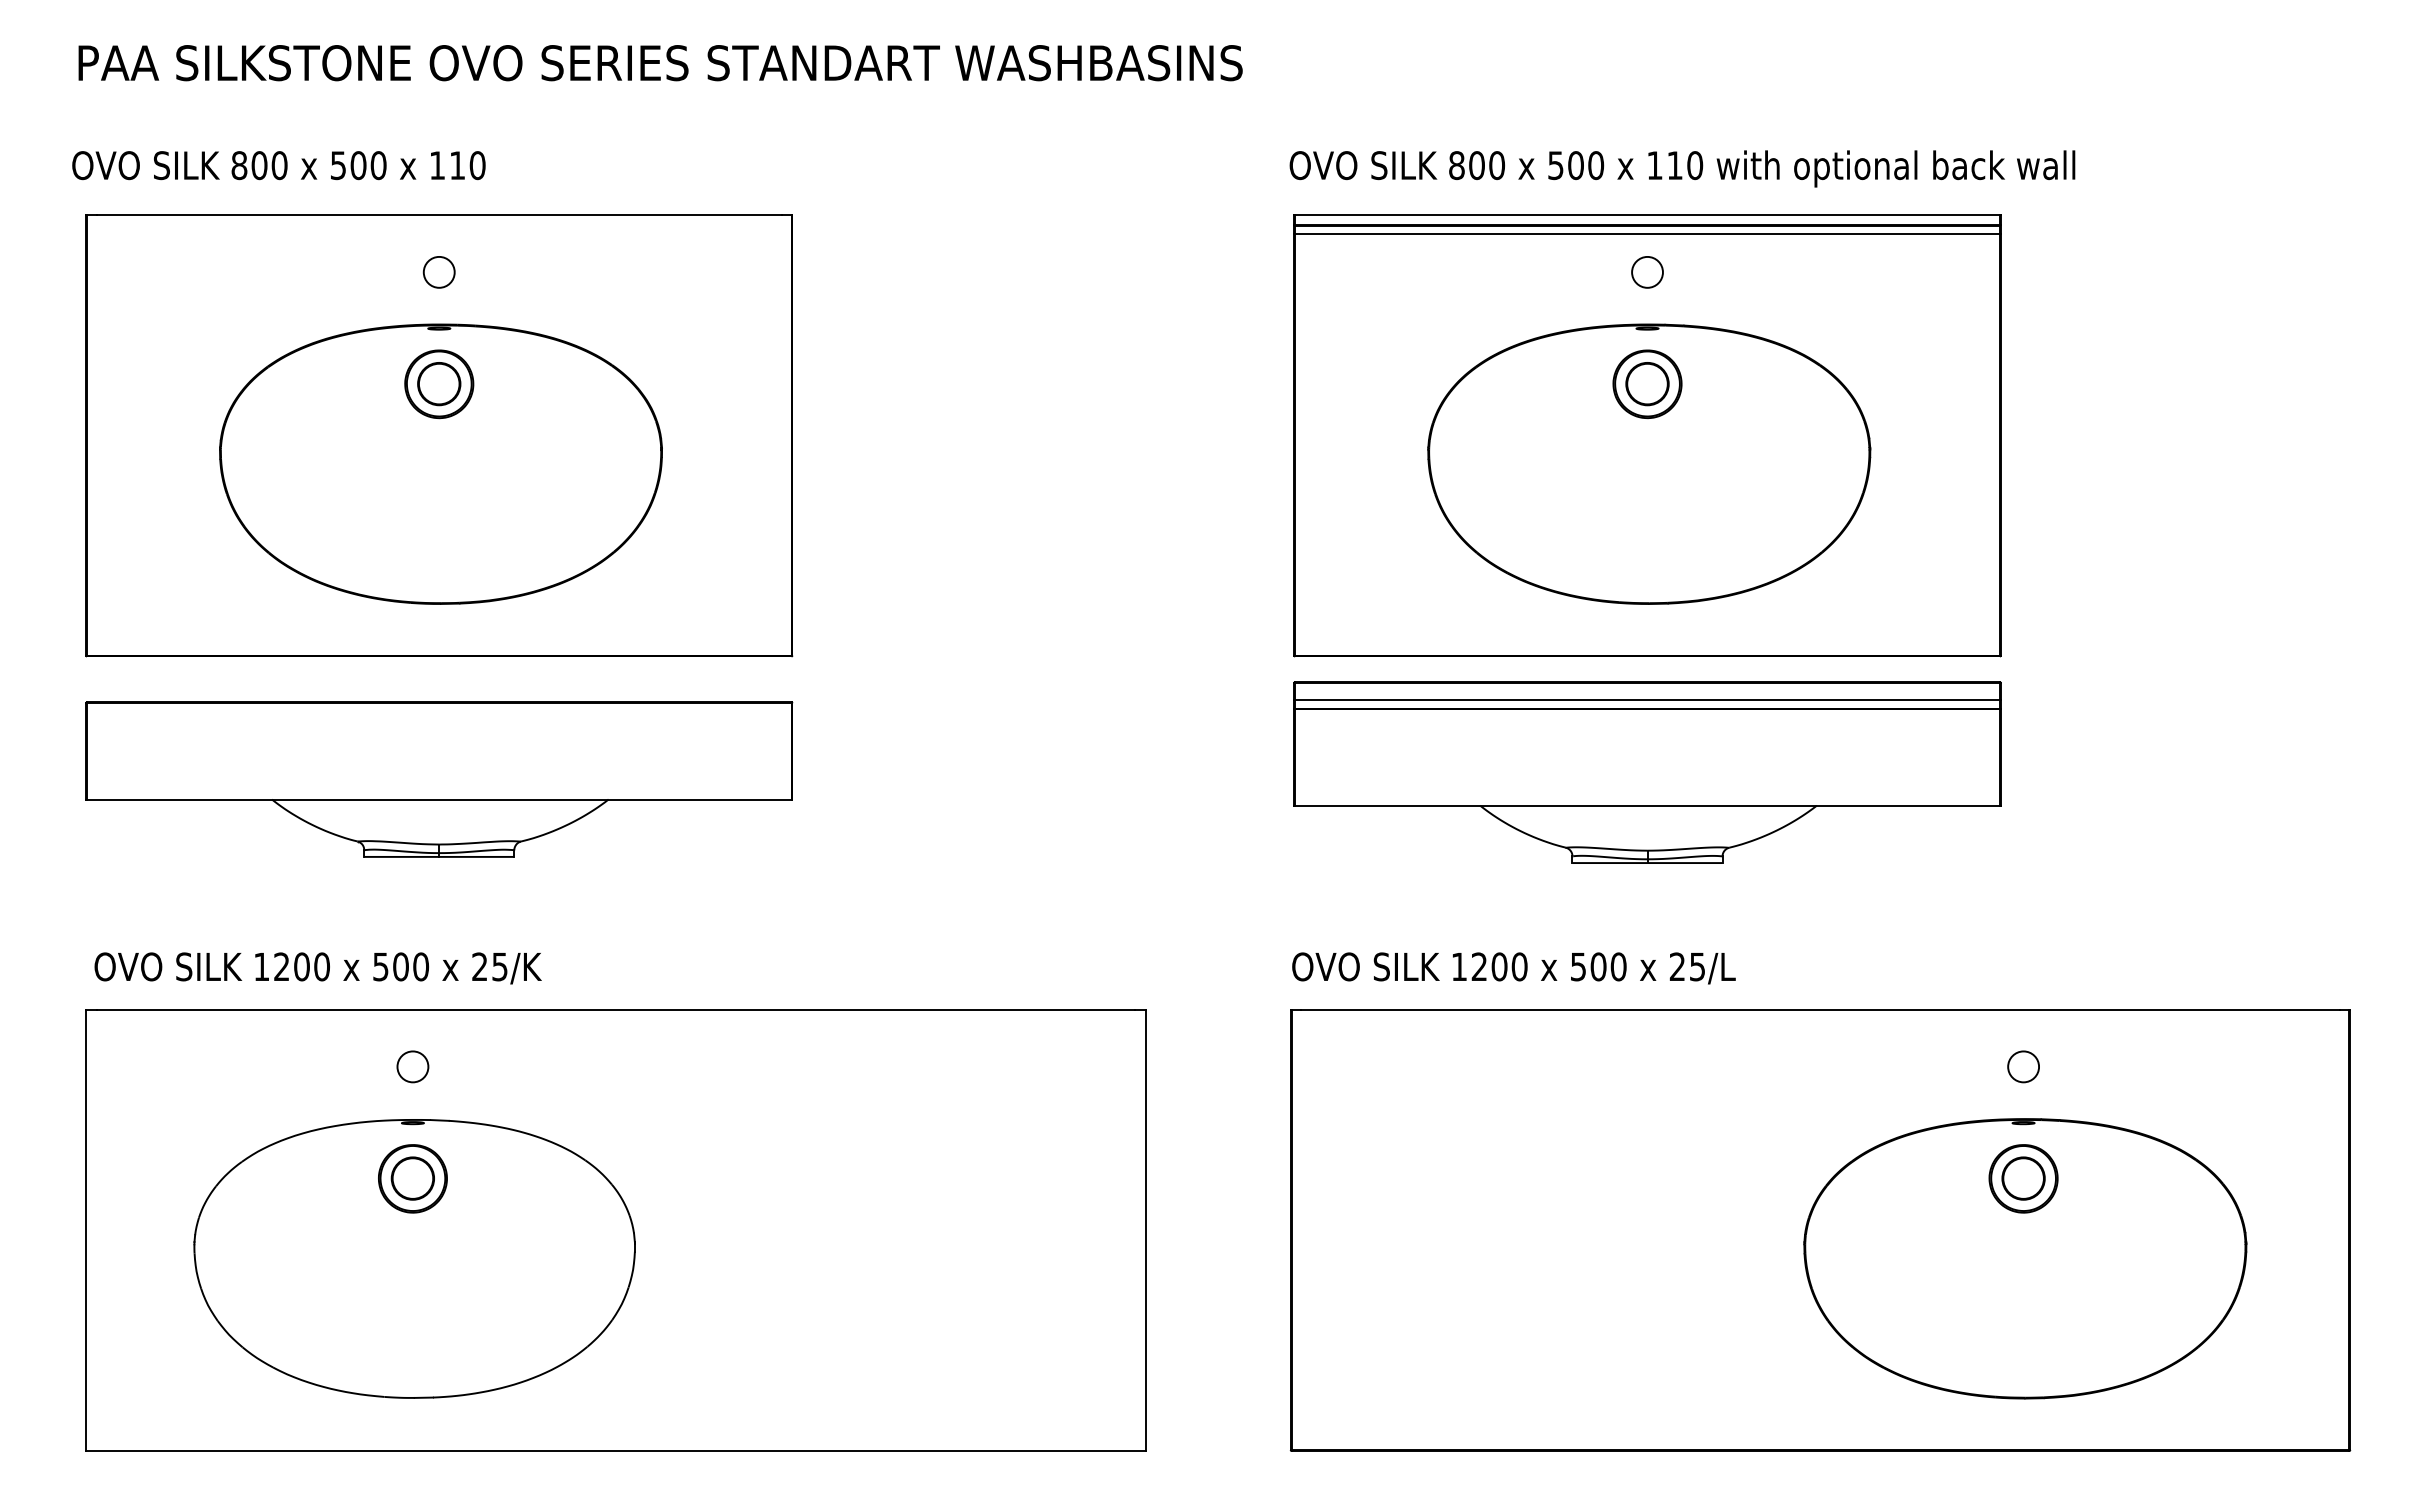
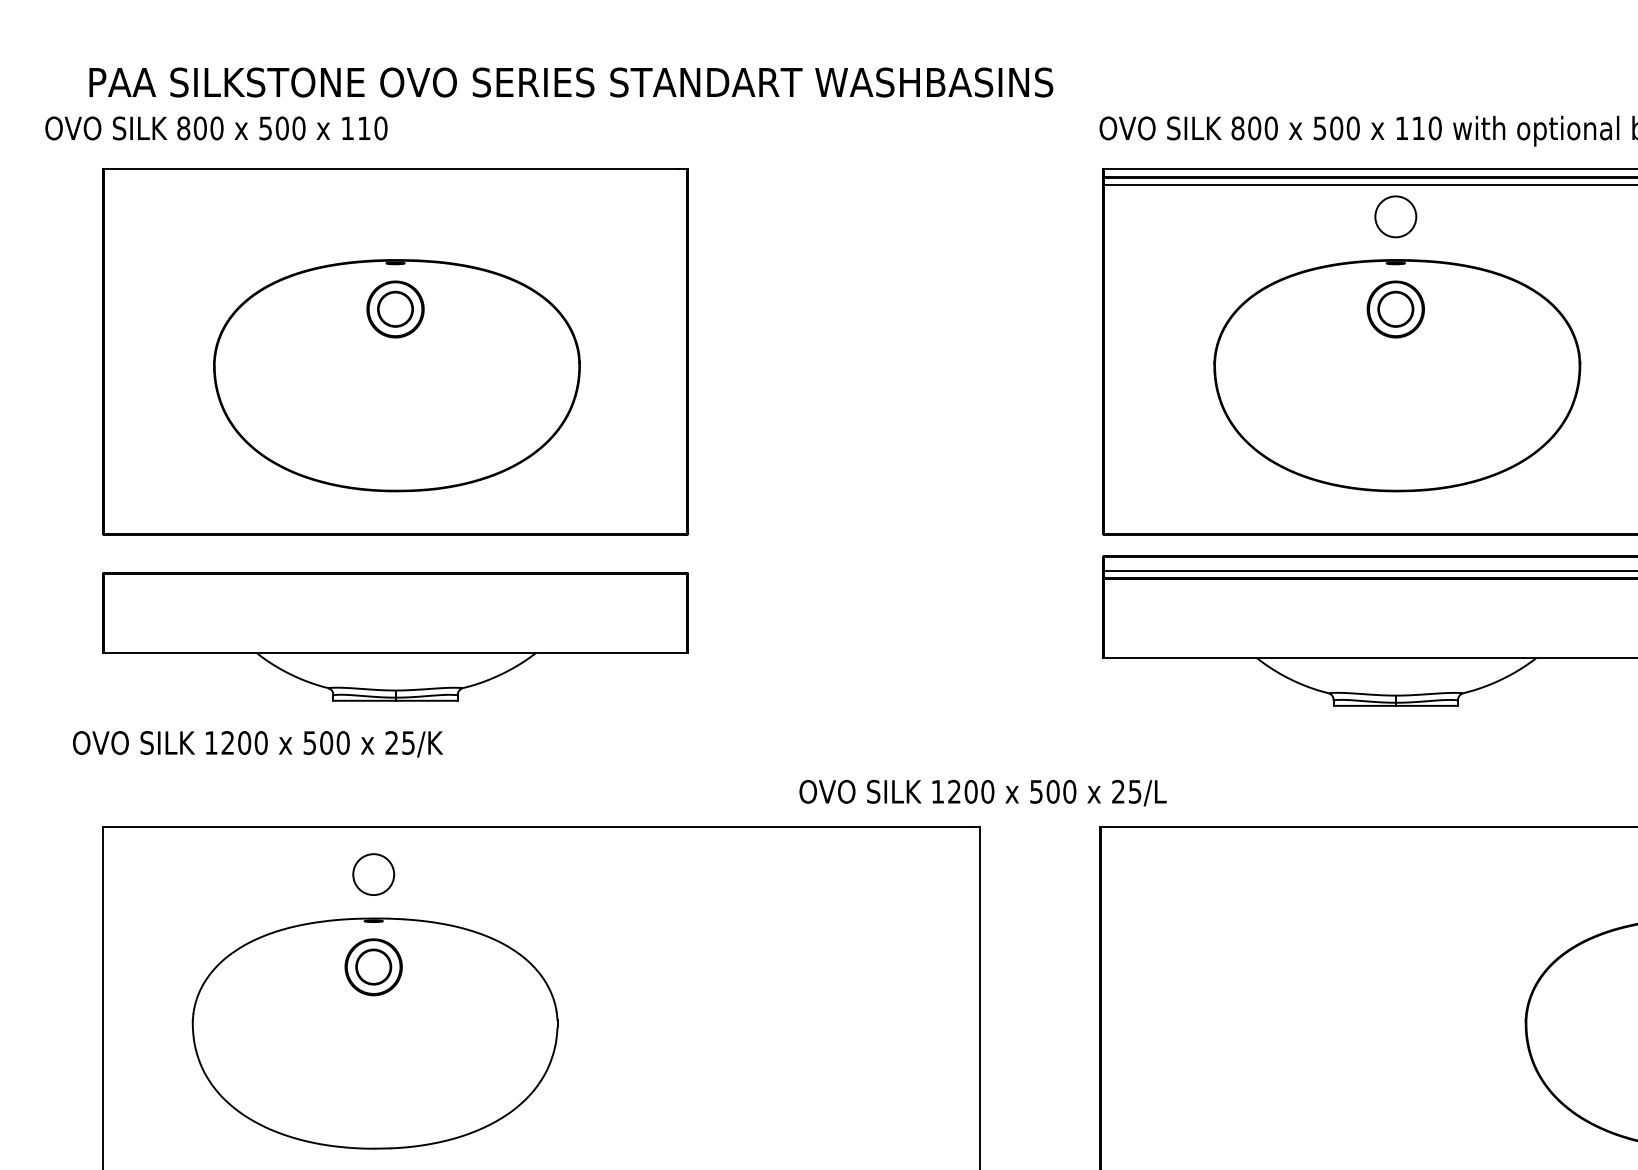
text: (660, 63) -> (571, 82), moved
text: (278, 165) -> (216, 128), moved
circle: (1647, 271) -> (1395, 216), size x1.6
circle: (438, 272) -> (394, 216), removed
text: (317, 968) -> (257, 744), moved
text: (1513, 968) -> (982, 793), moved
circle: (412, 1066) -> (373, 874), size x1.6

